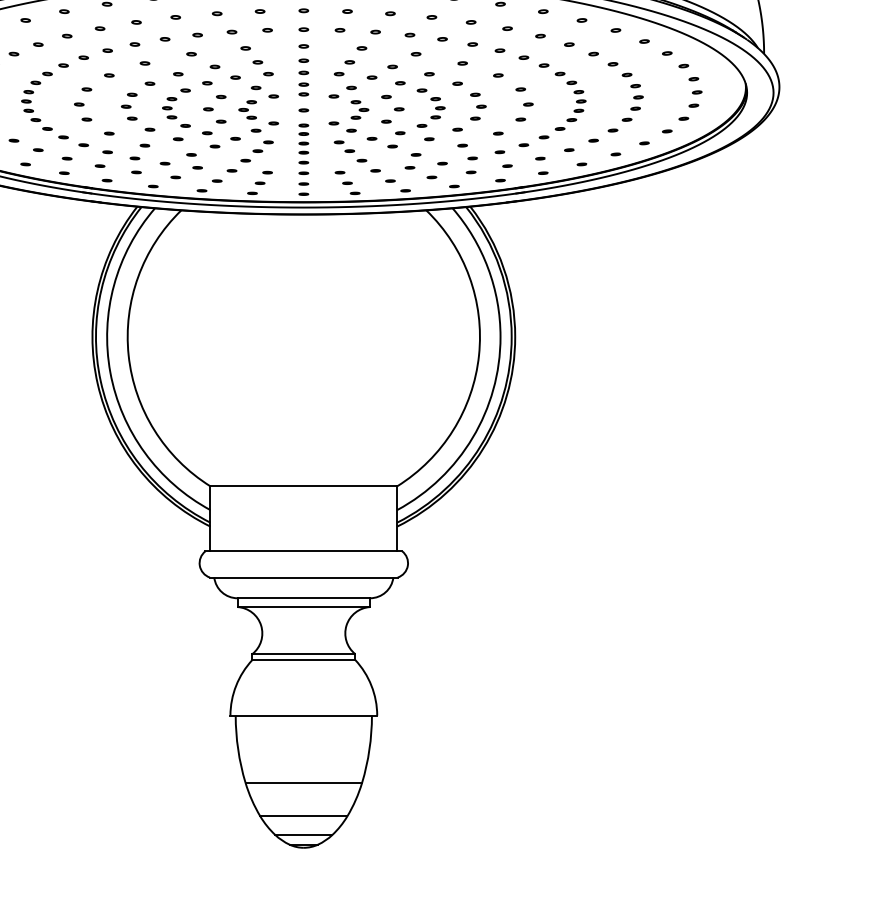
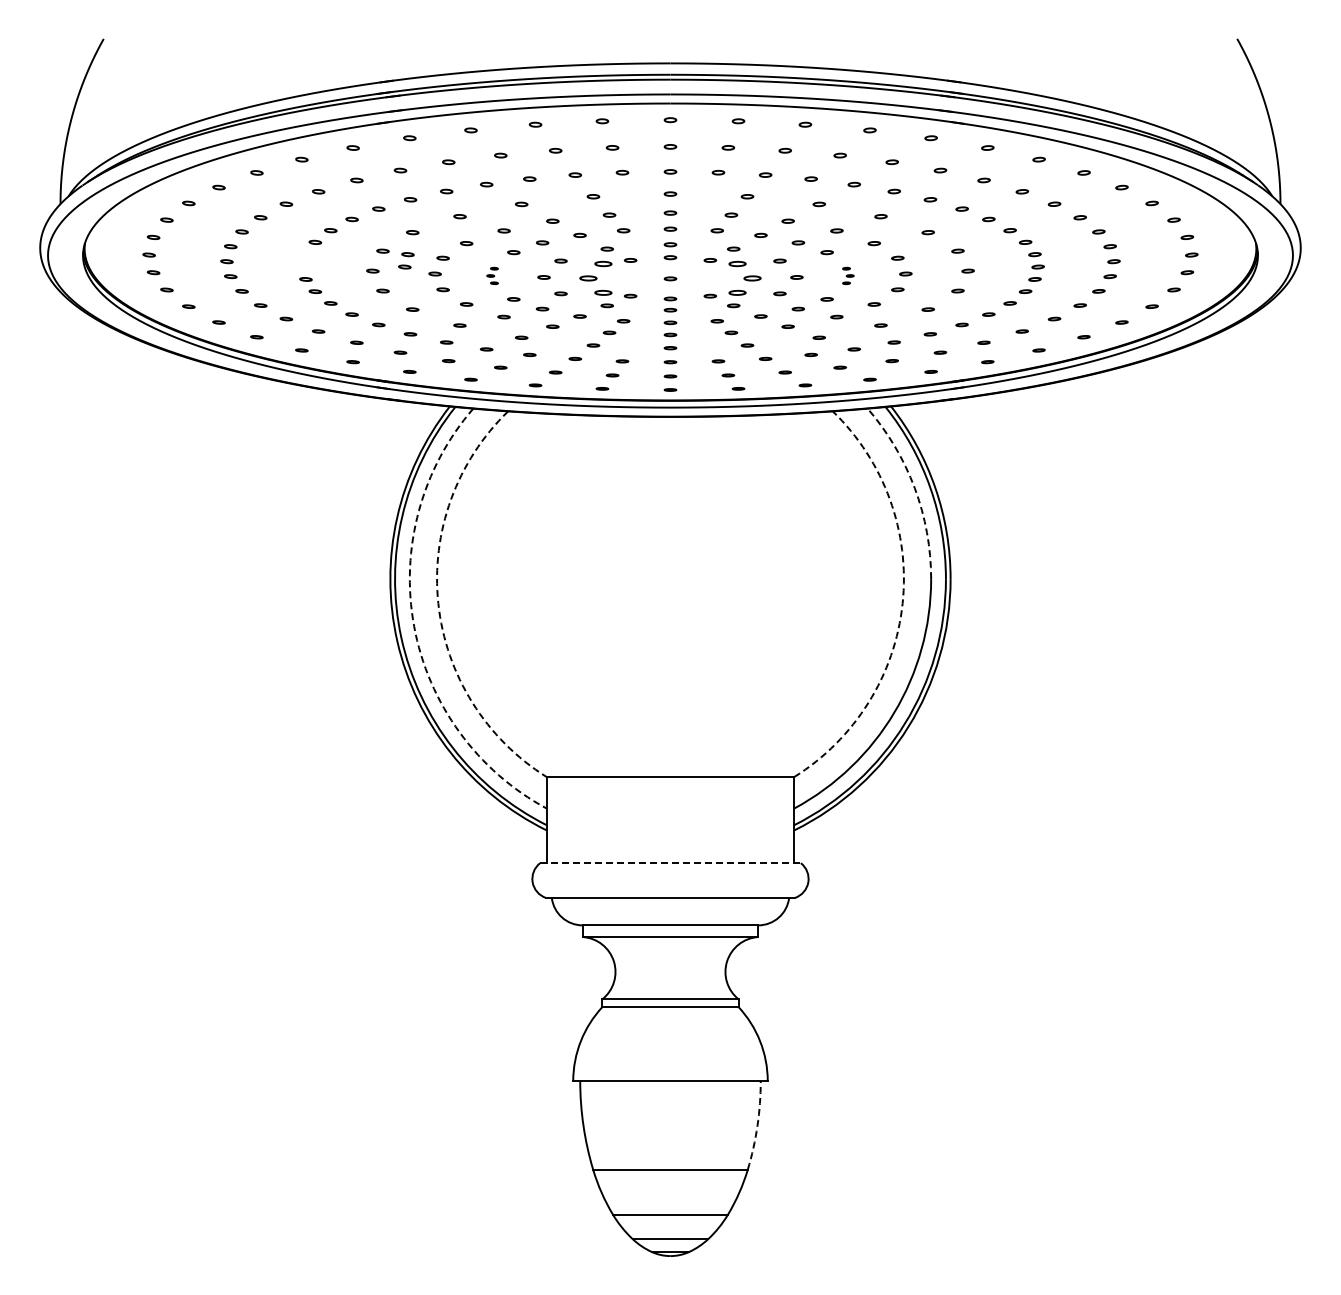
part: (27, 96) -> (406, 260), moved
part: (169, 107) -> (492, 275), size x0.6
part: (438, 107) -> (848, 275), size x0.6
part: (248, 109) -> (596, 277), size x1.4
part: (359, 109) -> (744, 277), size x1.4
arc: (487, 268) -> (914, 488), solid -> dashed
arc: (128, 355) -> (438, 603), solid -> dashed
arc: (478, 355) -> (902, 603), solid -> dashed
arc: (110, 372) -> (414, 626), solid -> dashed
line: (303, 551) -> (670, 863), solid -> dashed
arc: (369, 749) -> (757, 1125), solid -> dashed

